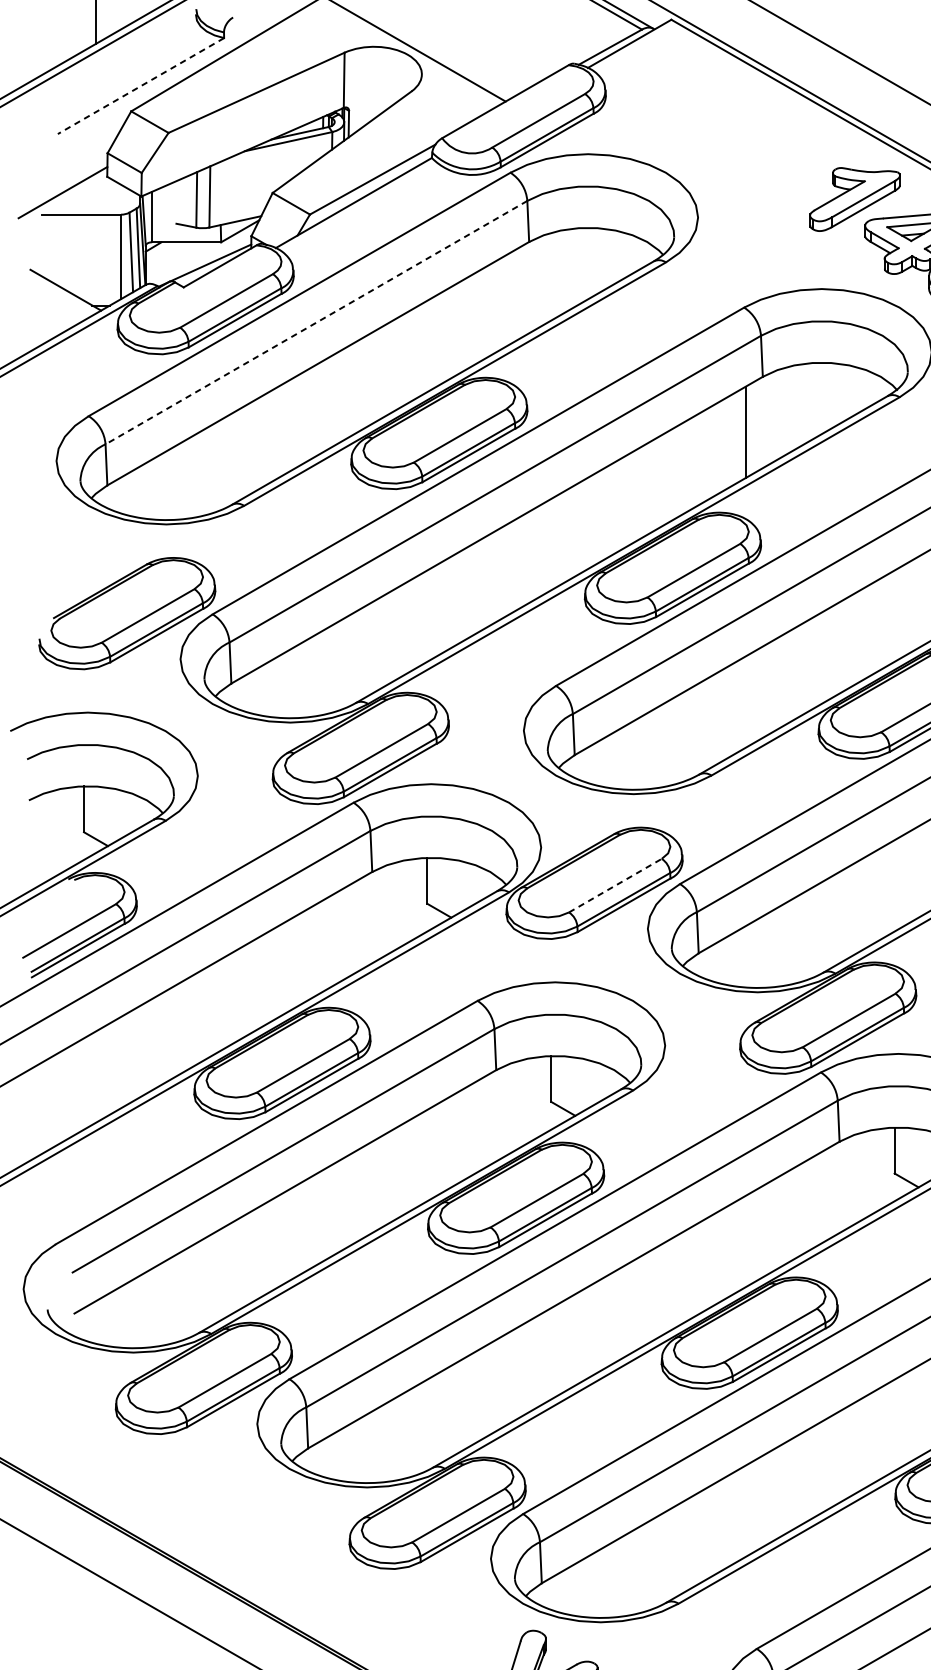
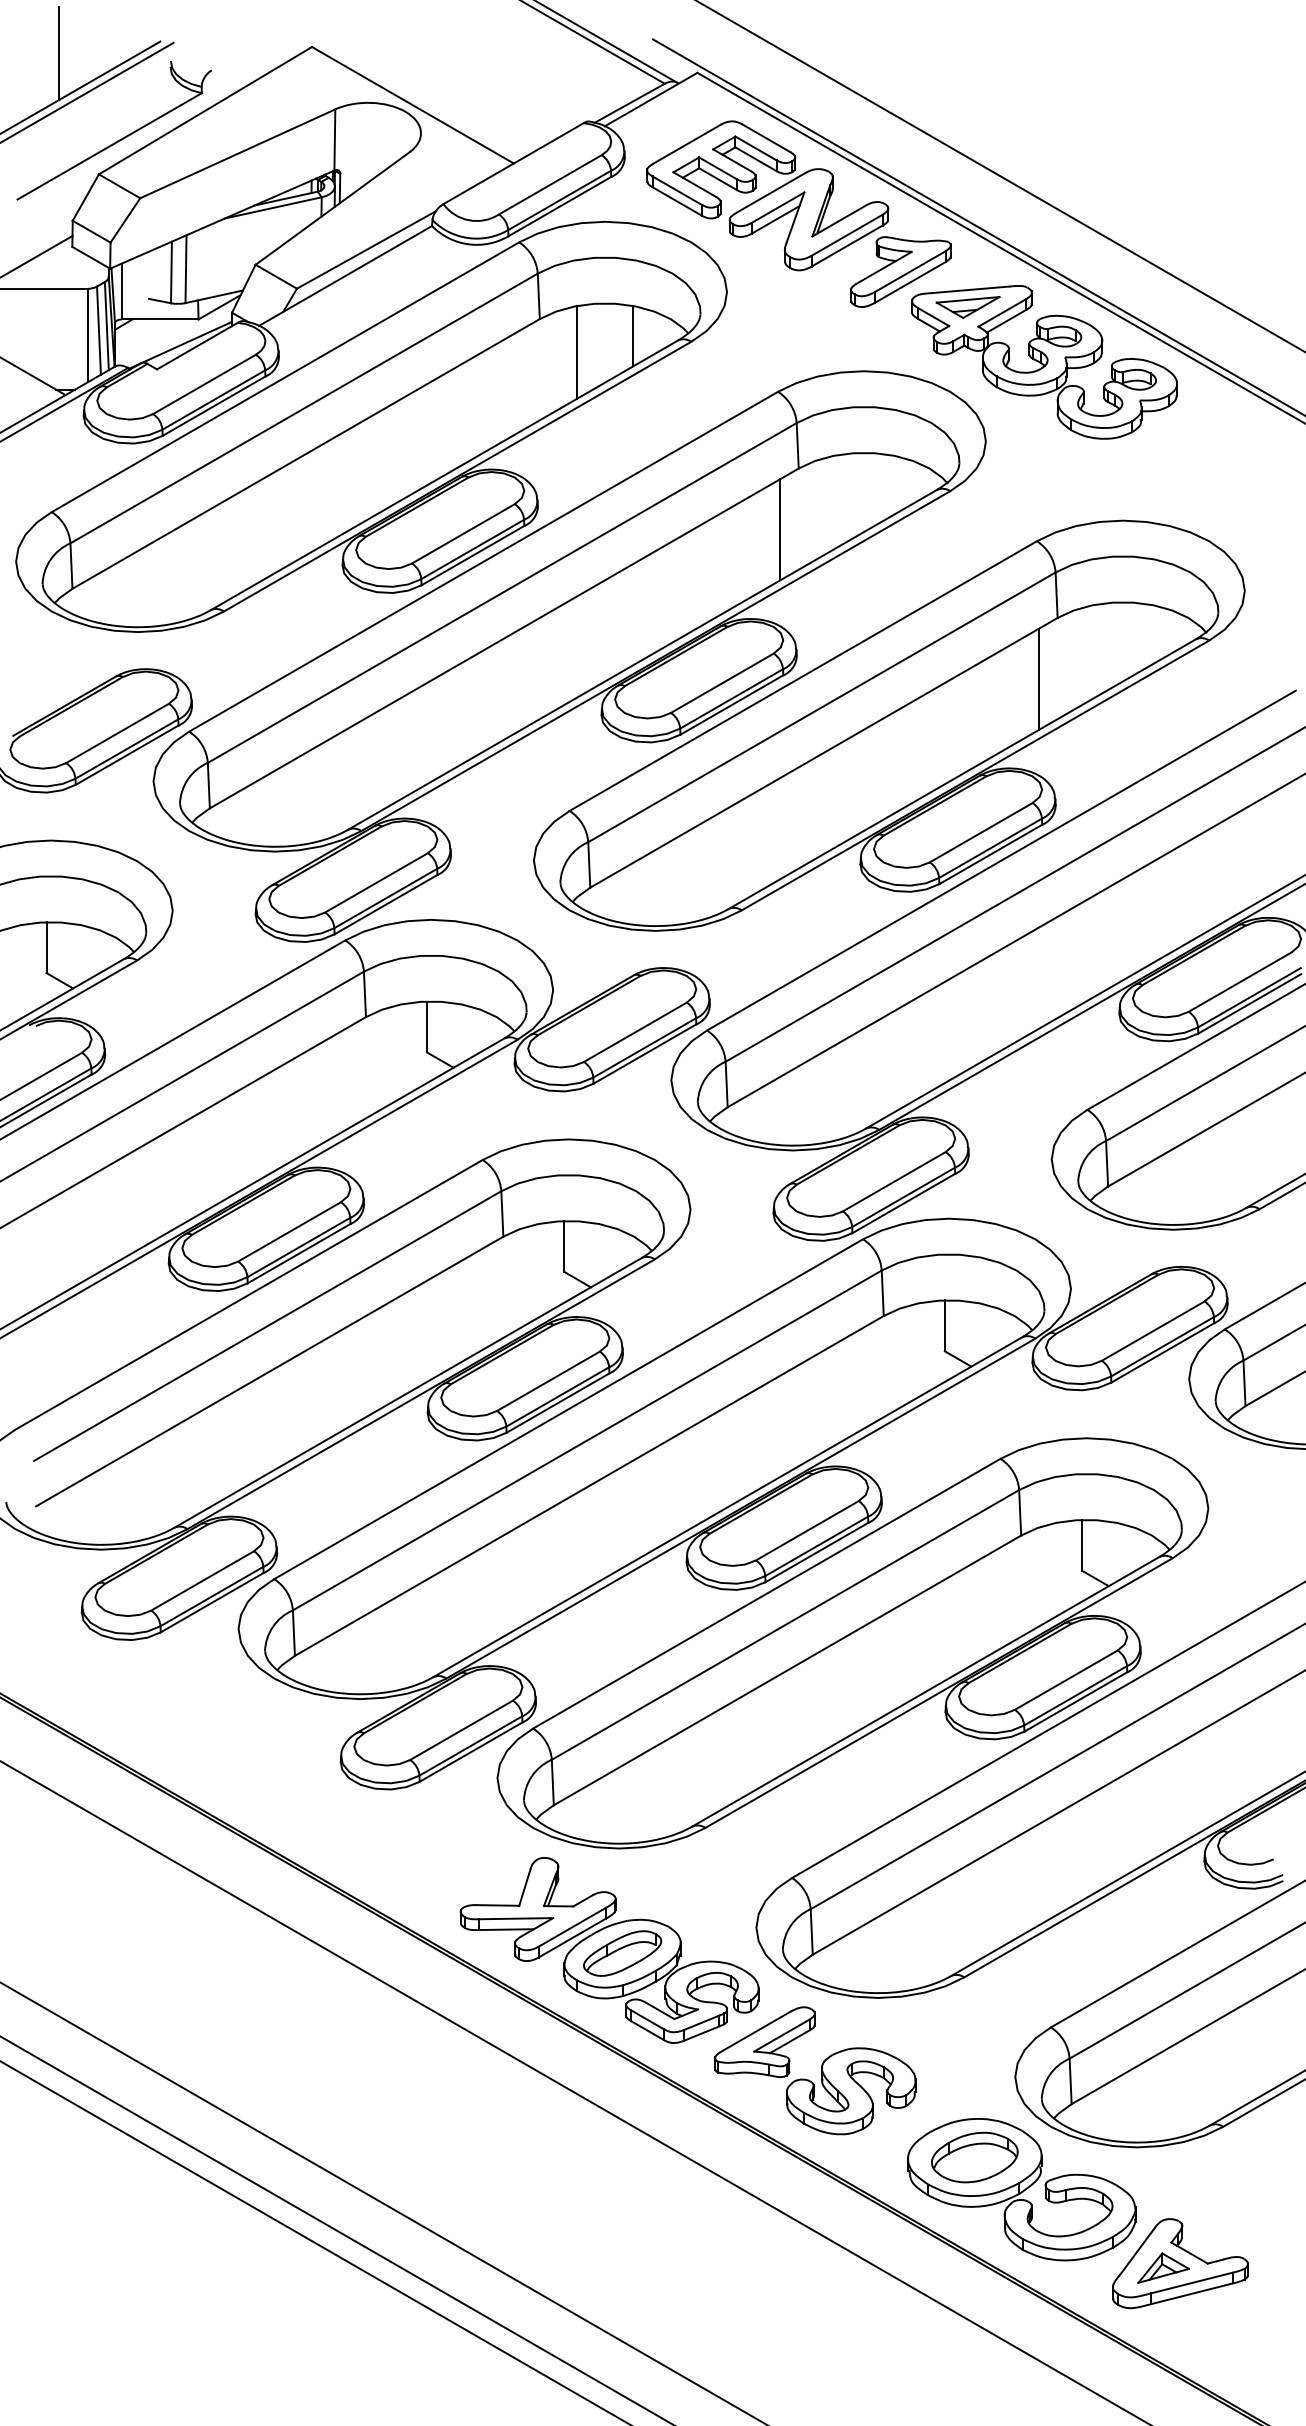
line: (140, 86) -> (109, 146), dashed -> solid
part: (734, 130) -> (767, 195), added
line: (613, 256) -> (633, 335), added
line: (563, 271) -> (577, 351), added
line: (316, 322) -> (304, 408), dashed -> solid
line: (615, 885) -> (635, 1032), dashed -> solid

